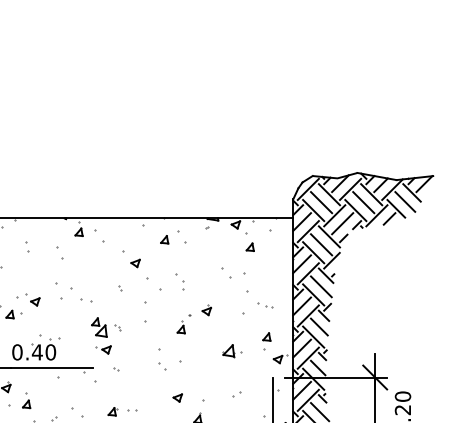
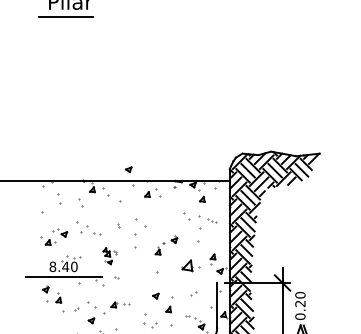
part: (26, 247) -> (58, 199), size x1.6
part: (135, 263) -> (128, 169), moved
part: (180, 281) -> (157, 221), removed
part: (266, 305) -> (212, 220), moved
part: (105, 334) -> (109, 255), size x0.7
text: (16, 351) -> (52, 266), 0.40 -> 8.40
part: (233, 351) -> (191, 266), size x1.4
part: (161, 359) -> (145, 271), removed

